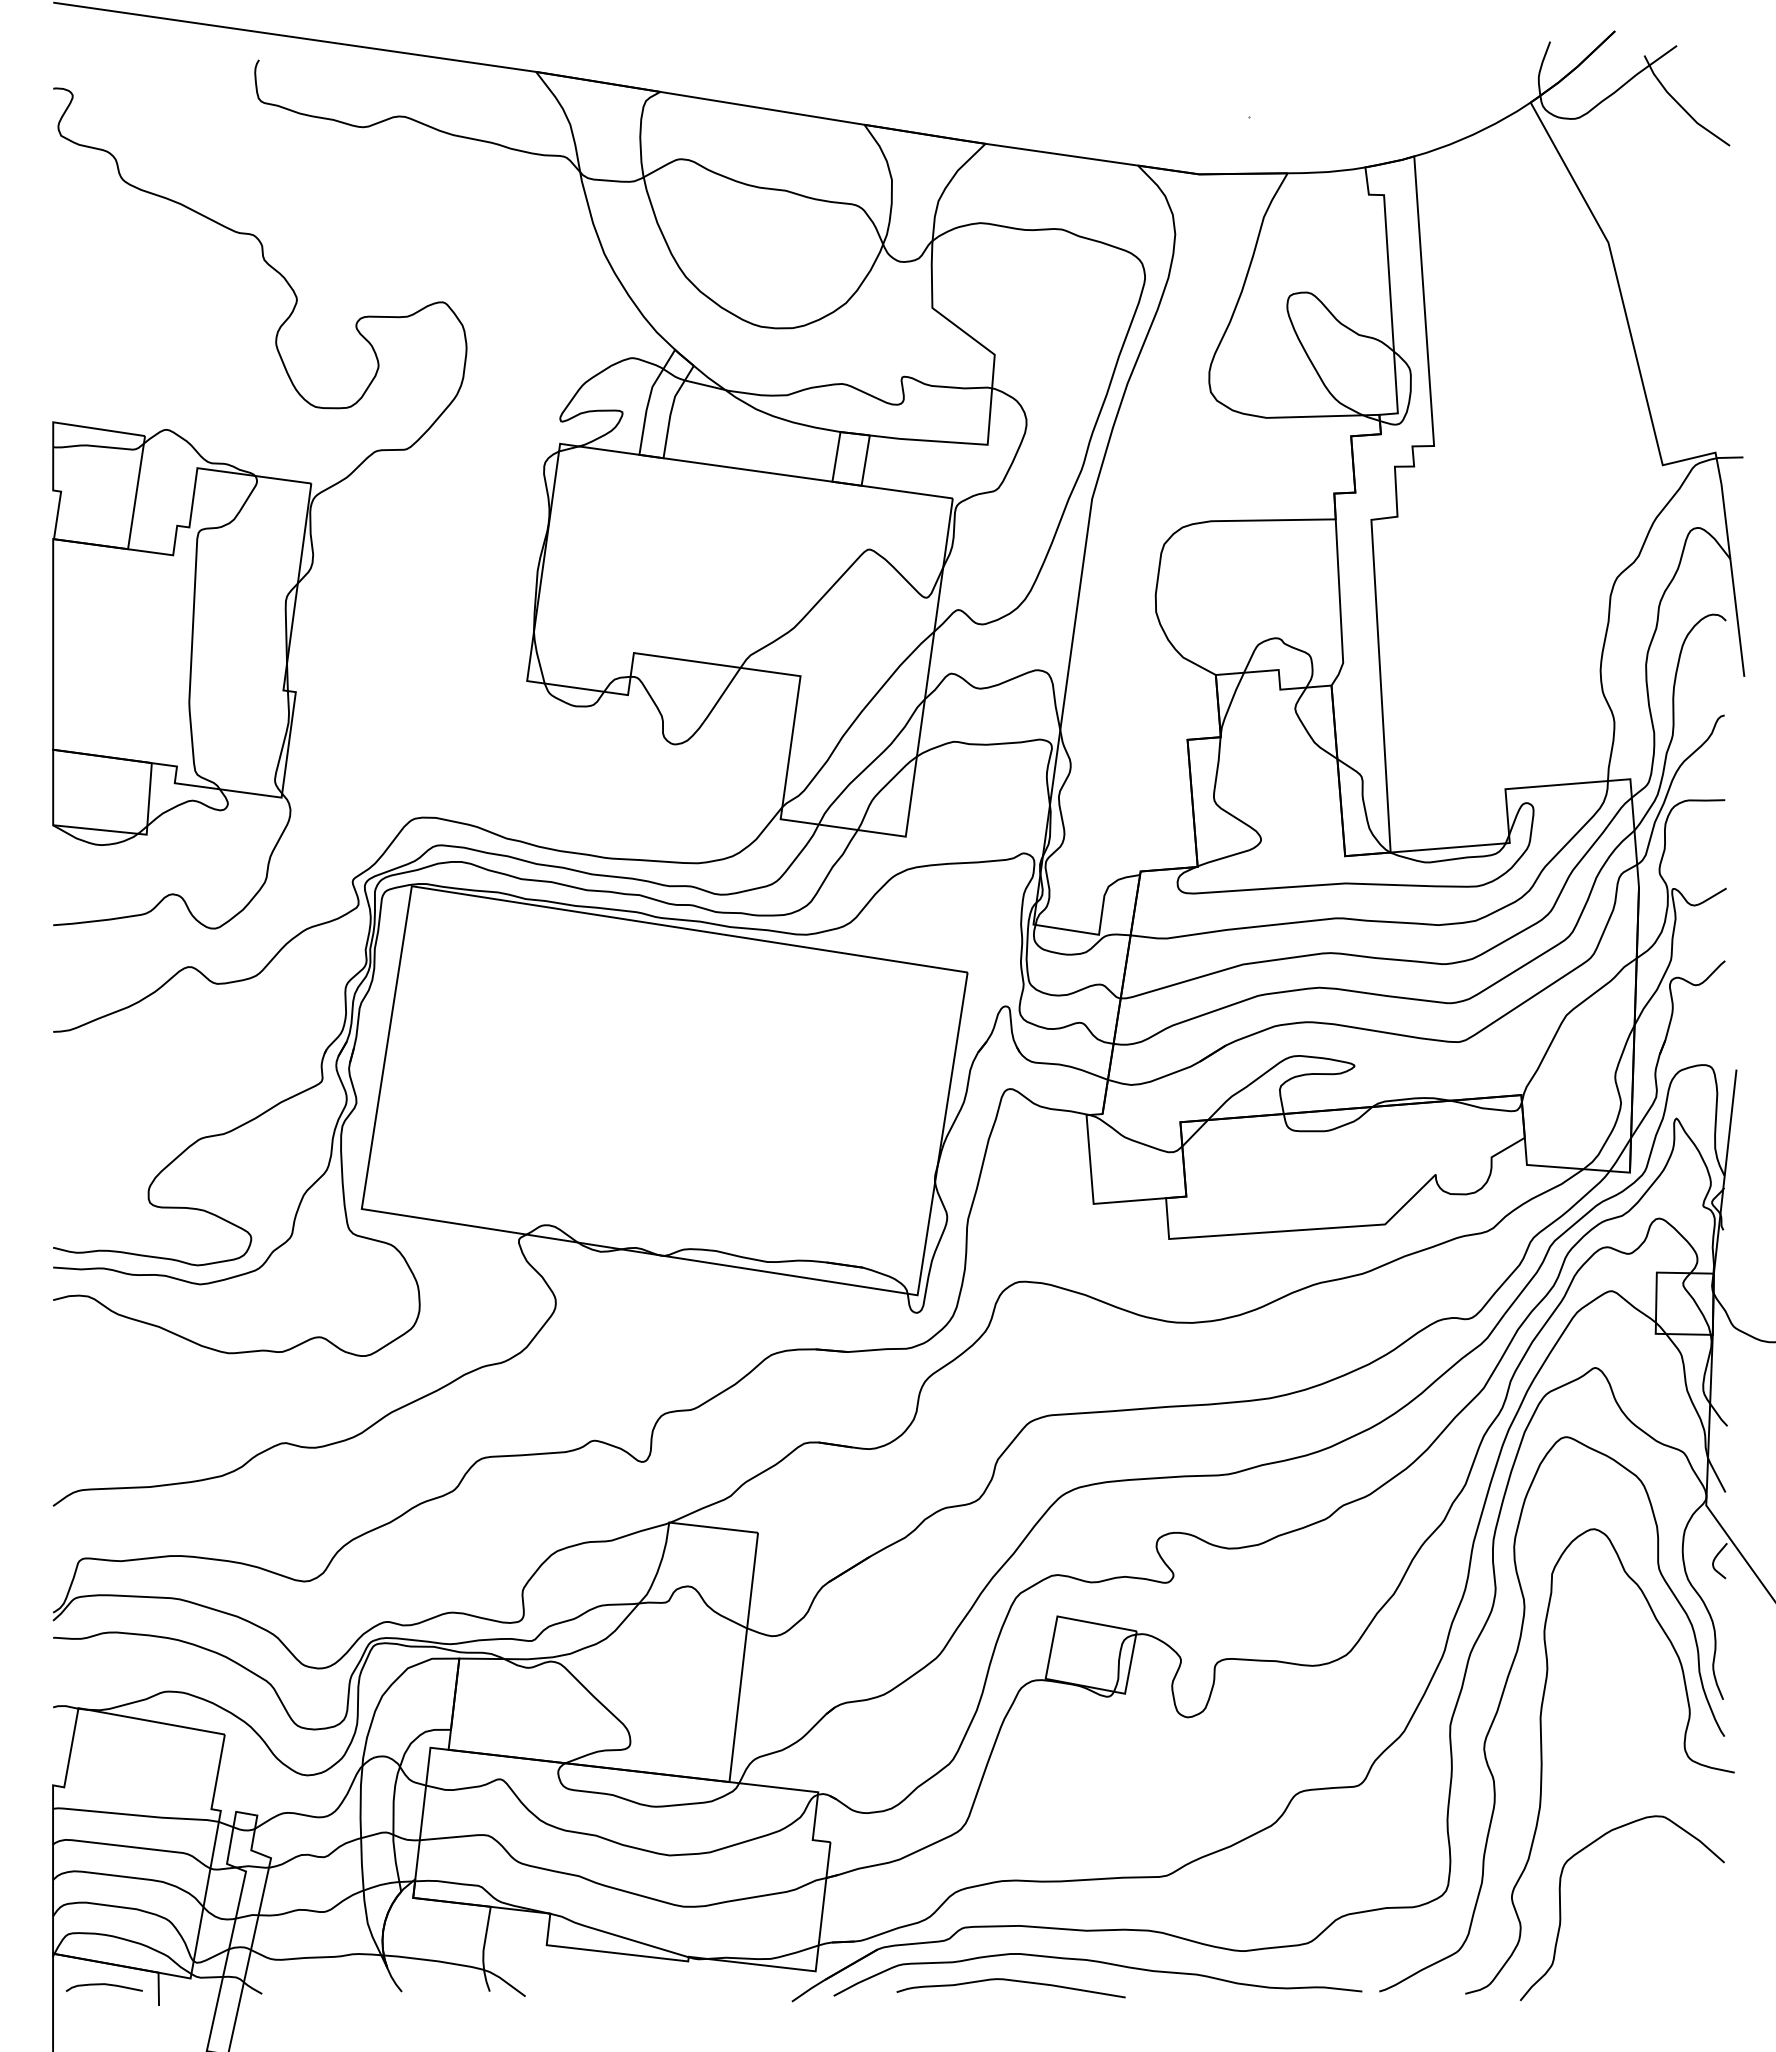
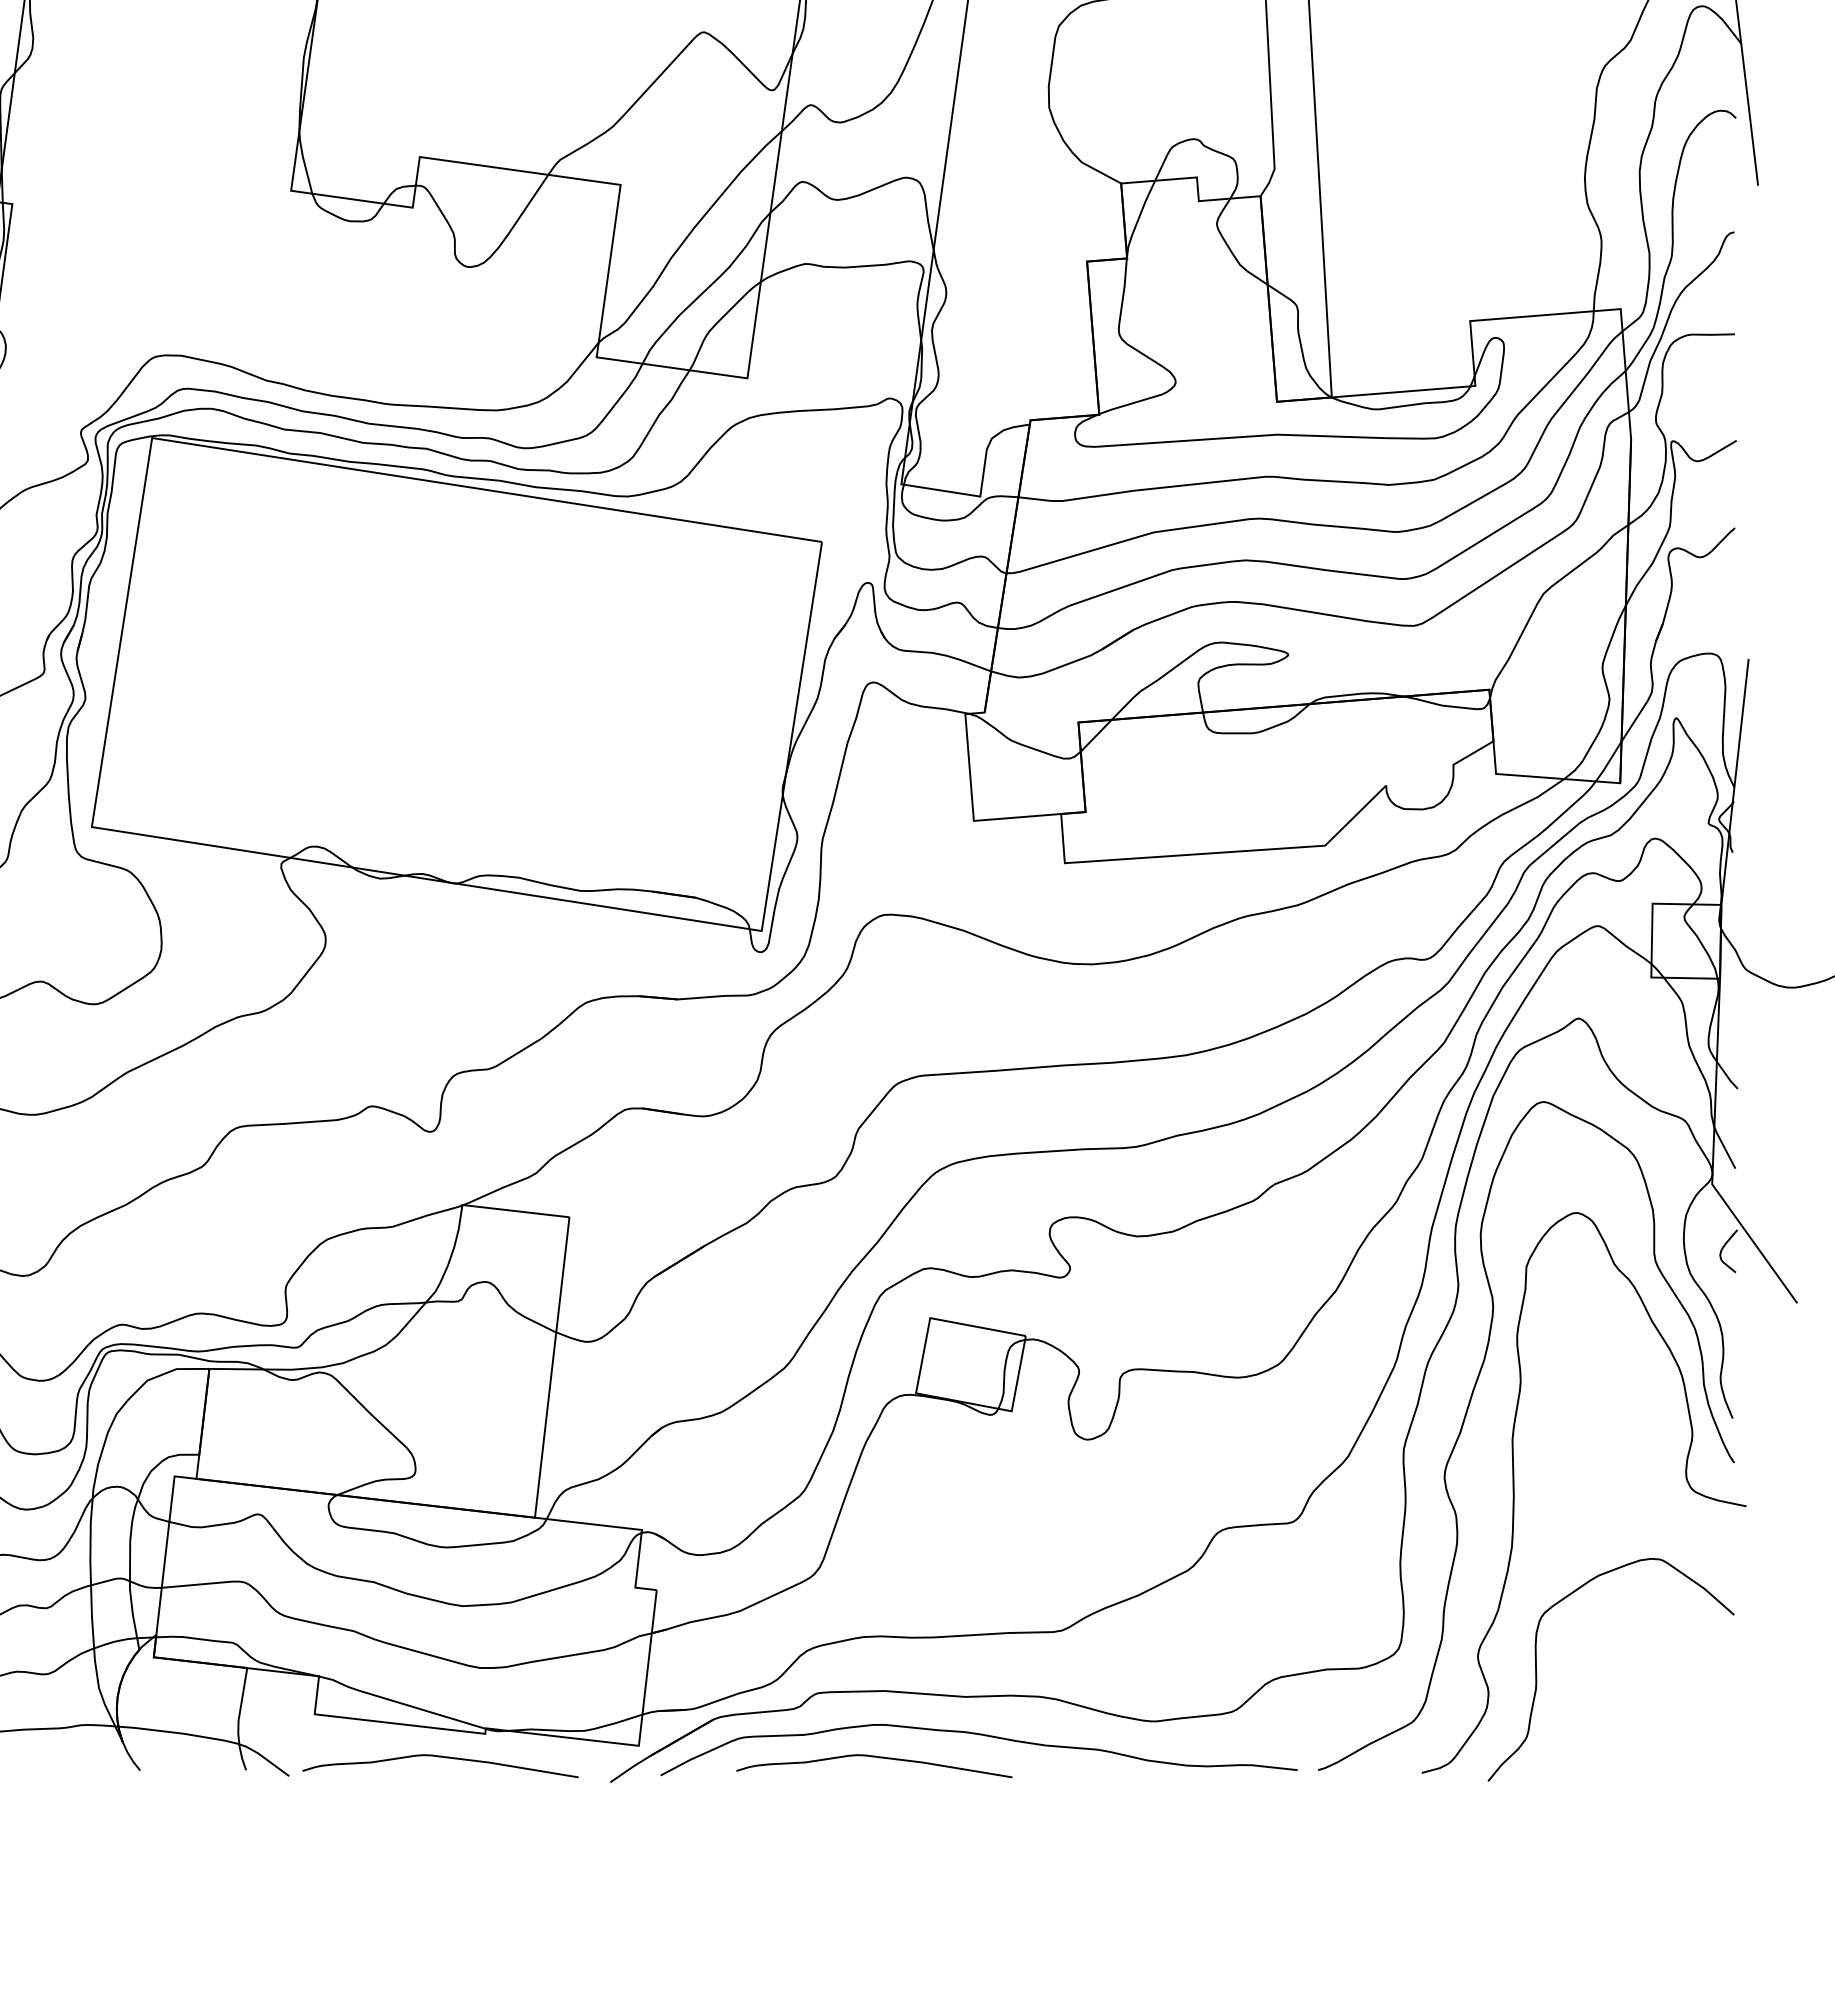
curve: (650, 1981) -> (439, 1758), added

